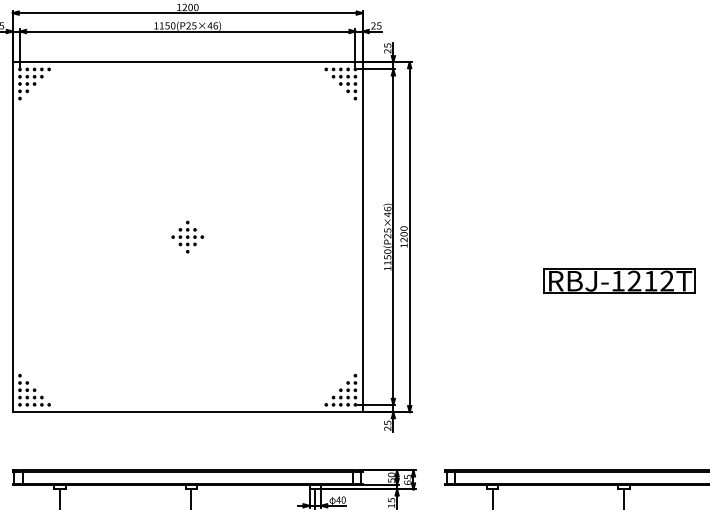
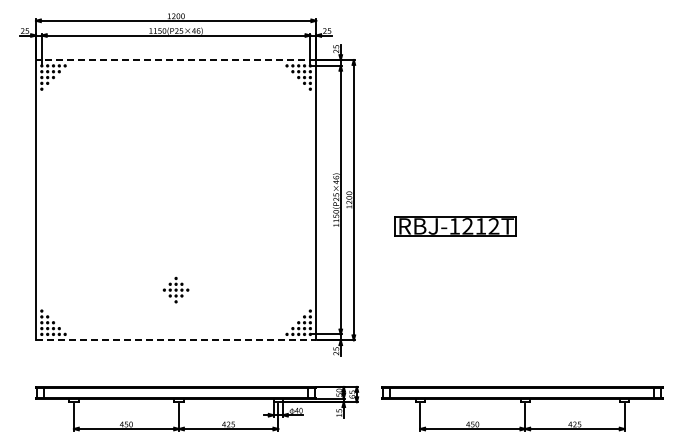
line: (186, 62) -> (175, 60), solid -> dashed
part: (186, 236) -> (175, 289), moved
part: (619, 281) -> (455, 226), moved
line: (188, 412) -> (176, 340), solid -> dashed

